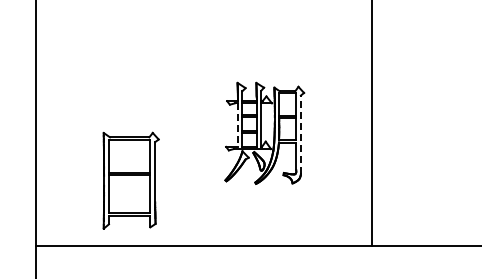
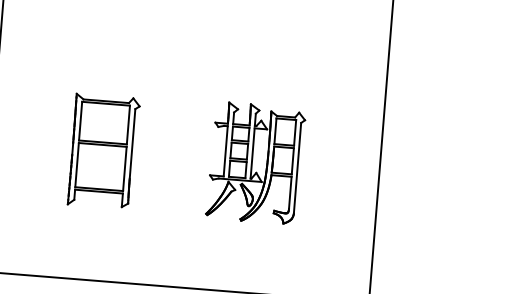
line: (237, 125) -> (225, 151), dashed -> solid
line: (300, 134) -> (297, 167), dashed -> solid
part: (130, 180) -> (103, 151), moved

